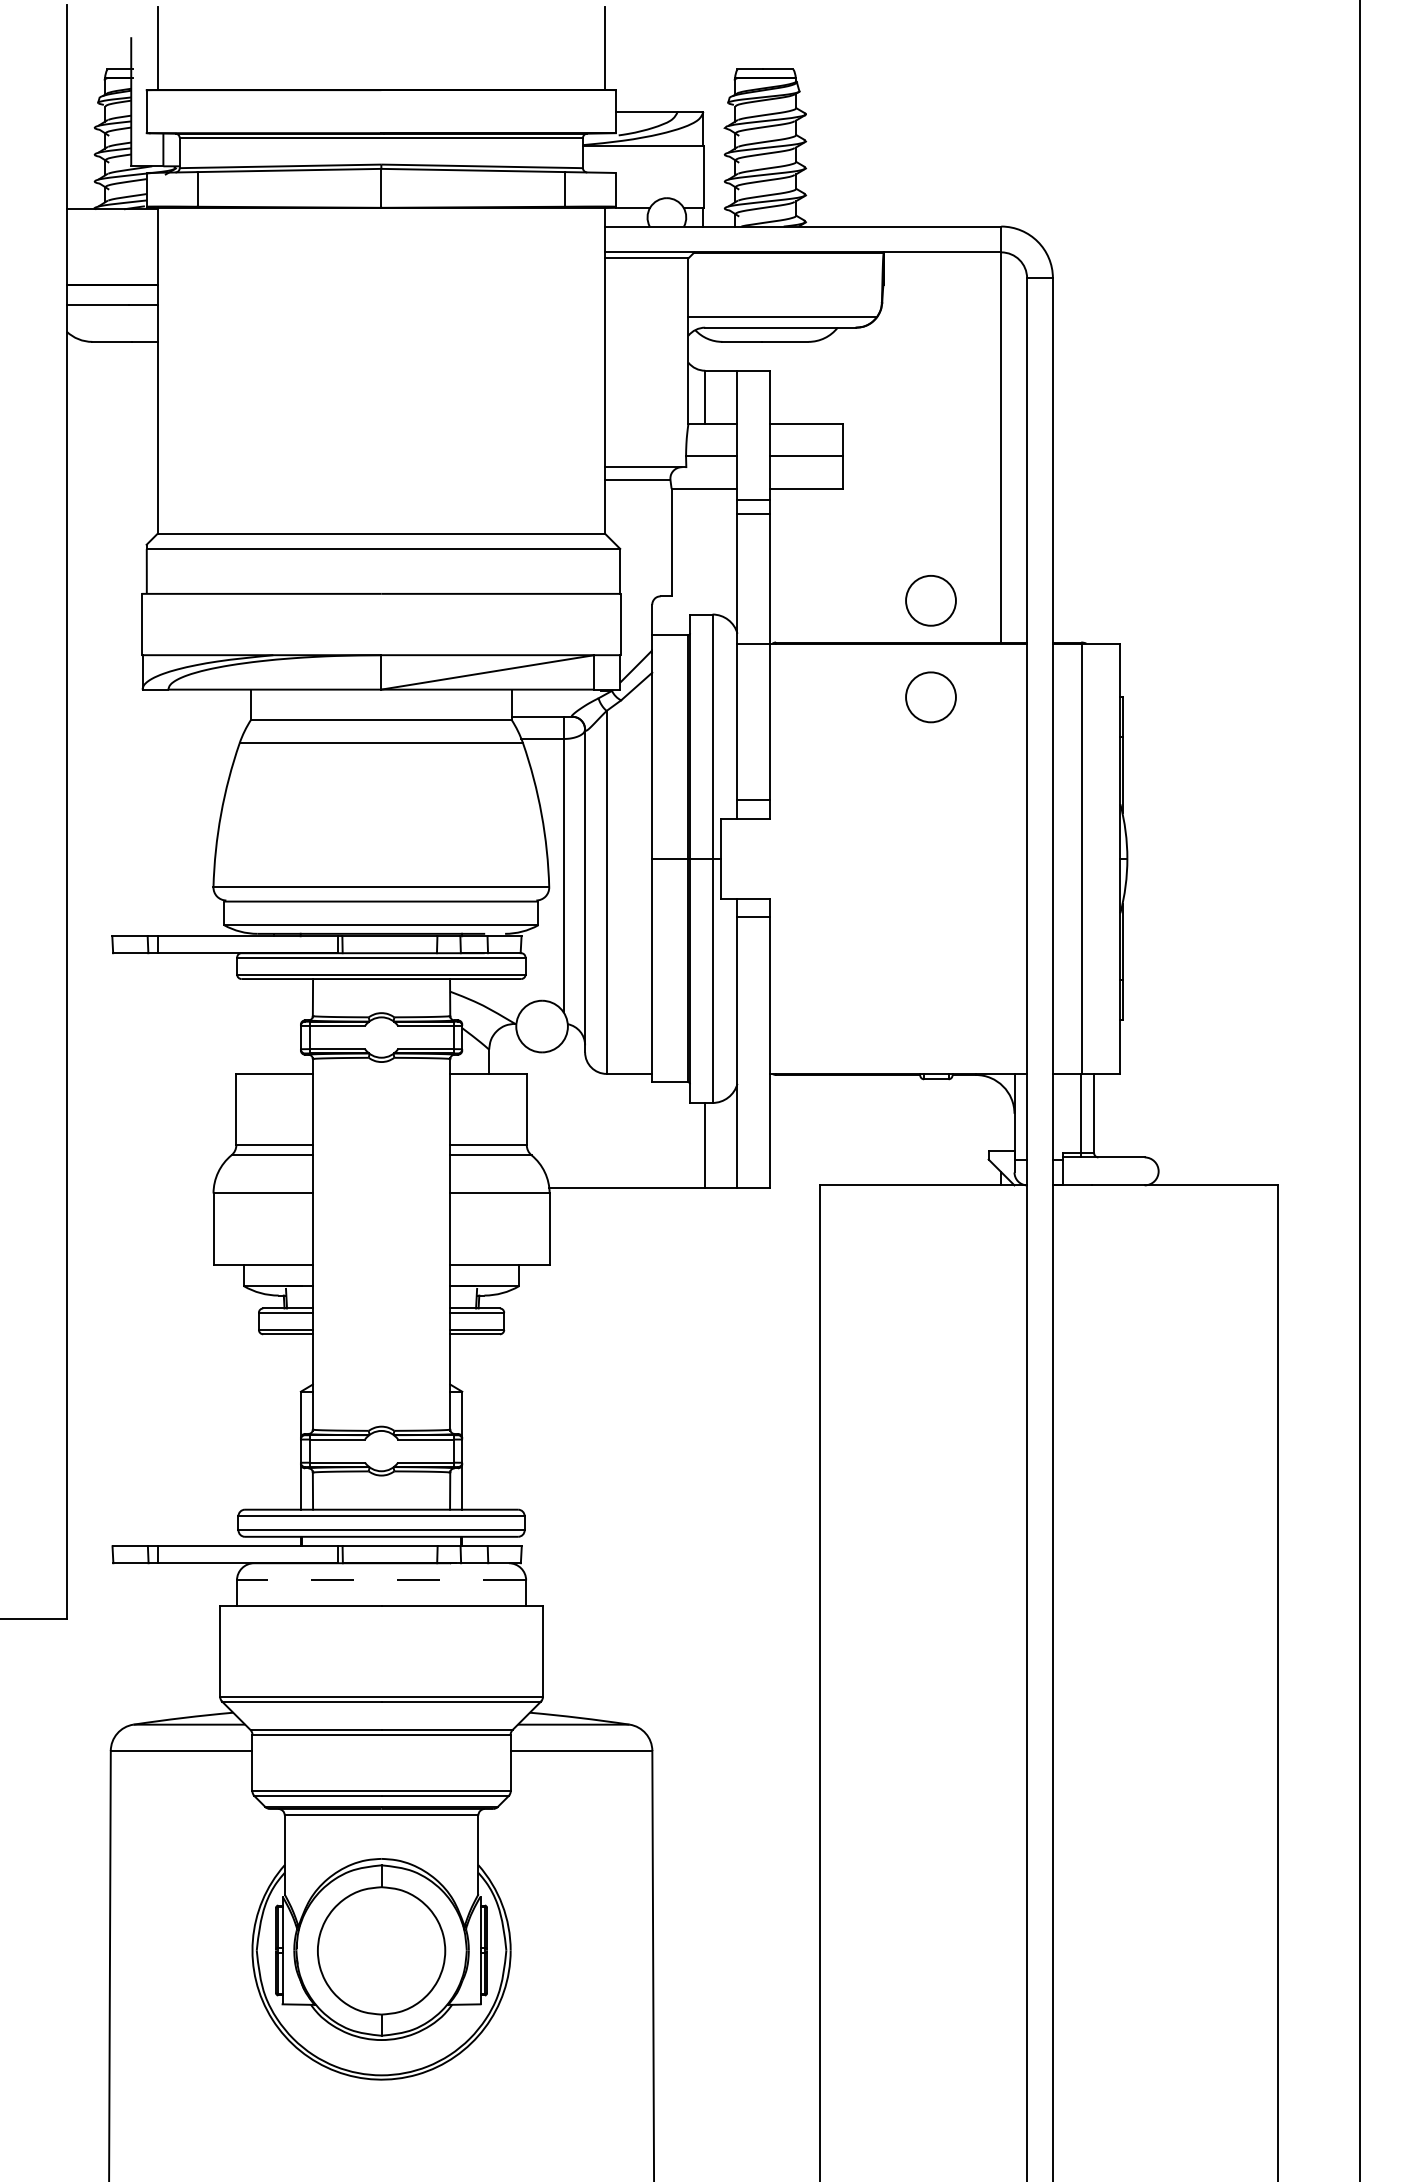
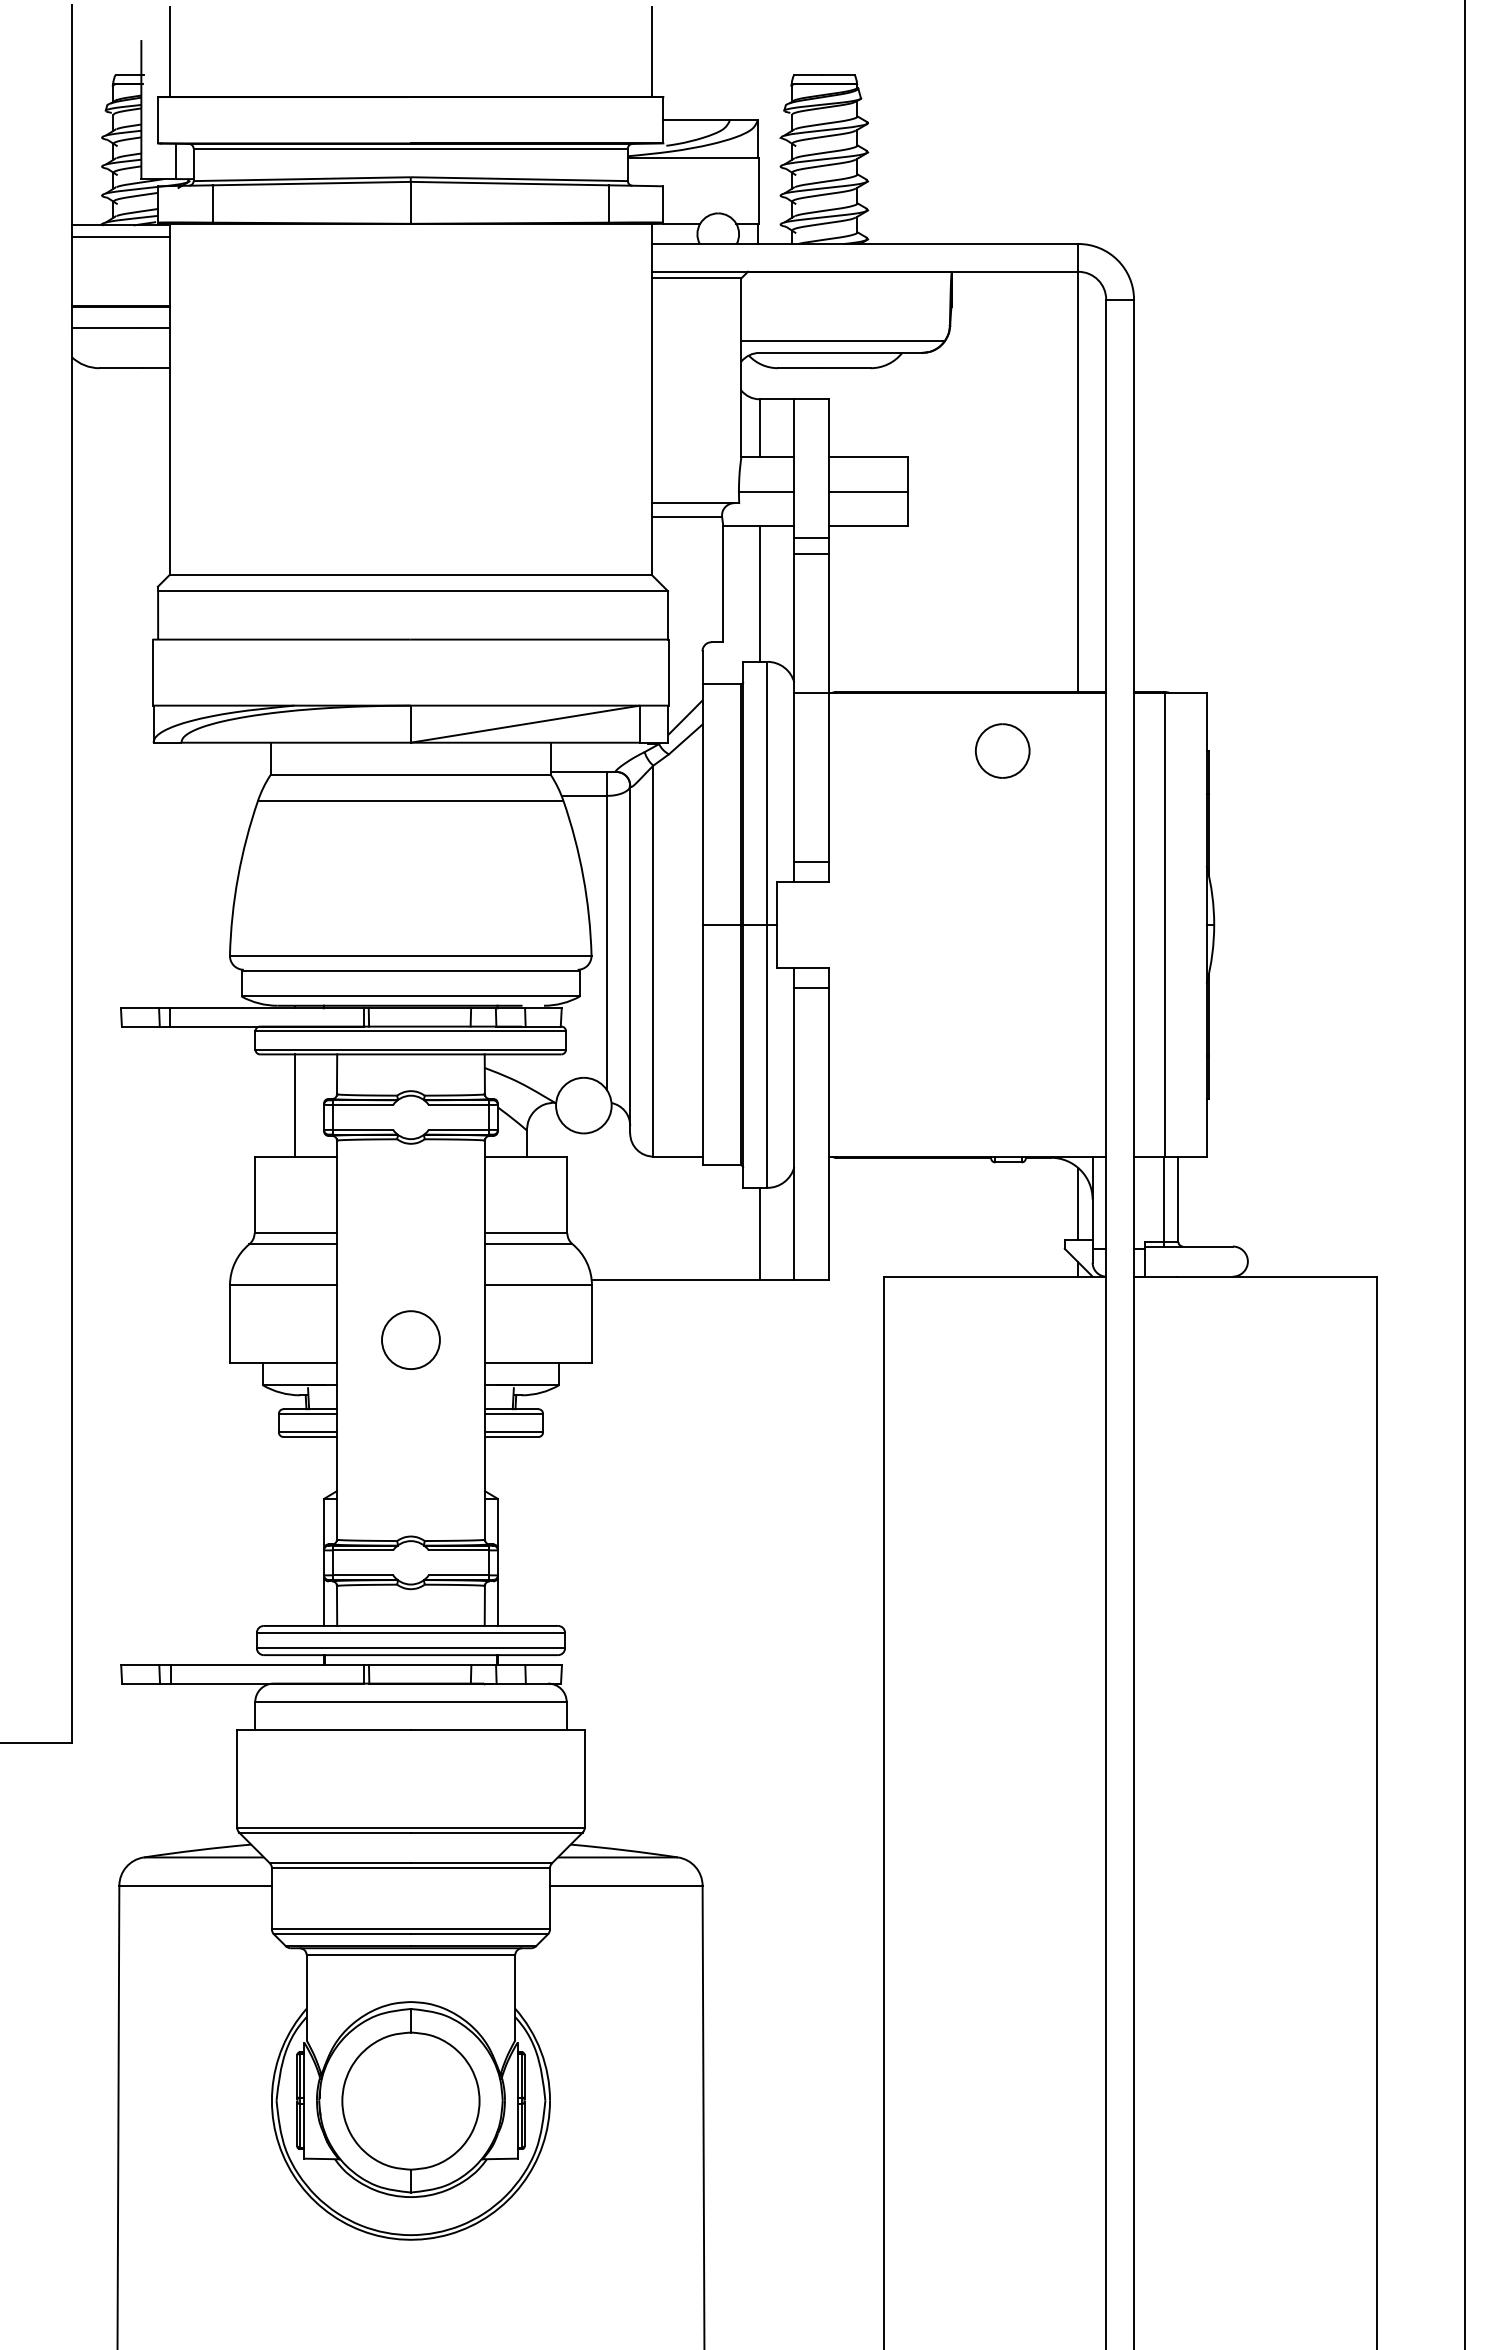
line: (111, 220) -> (120, 237), added
line: (705, 551) -> (759, 593), added
part: (930, 600) -> (1002, 646), removed
line: (274, 1026) -> (295, 1105), added
line: (1001, 1117) -> (1078, 1203), added
circle: (381, 1243) -> (410, 1339), added
line: (381, 1580) -> (410, 1702), dashed -> solid

